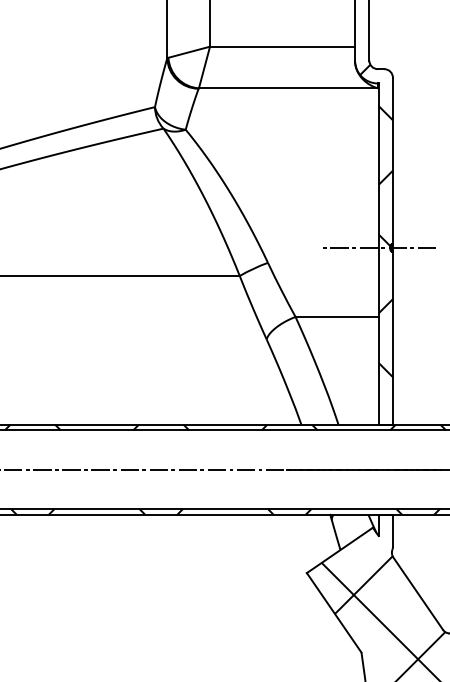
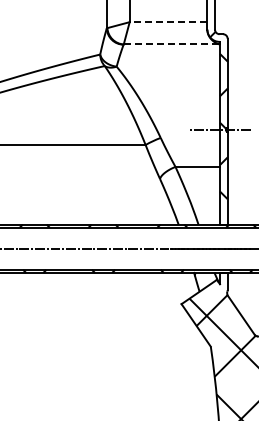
line: (282, 47) -> (168, 22), solid -> dashed
line: (288, 88) -> (171, 44), solid -> dashed

